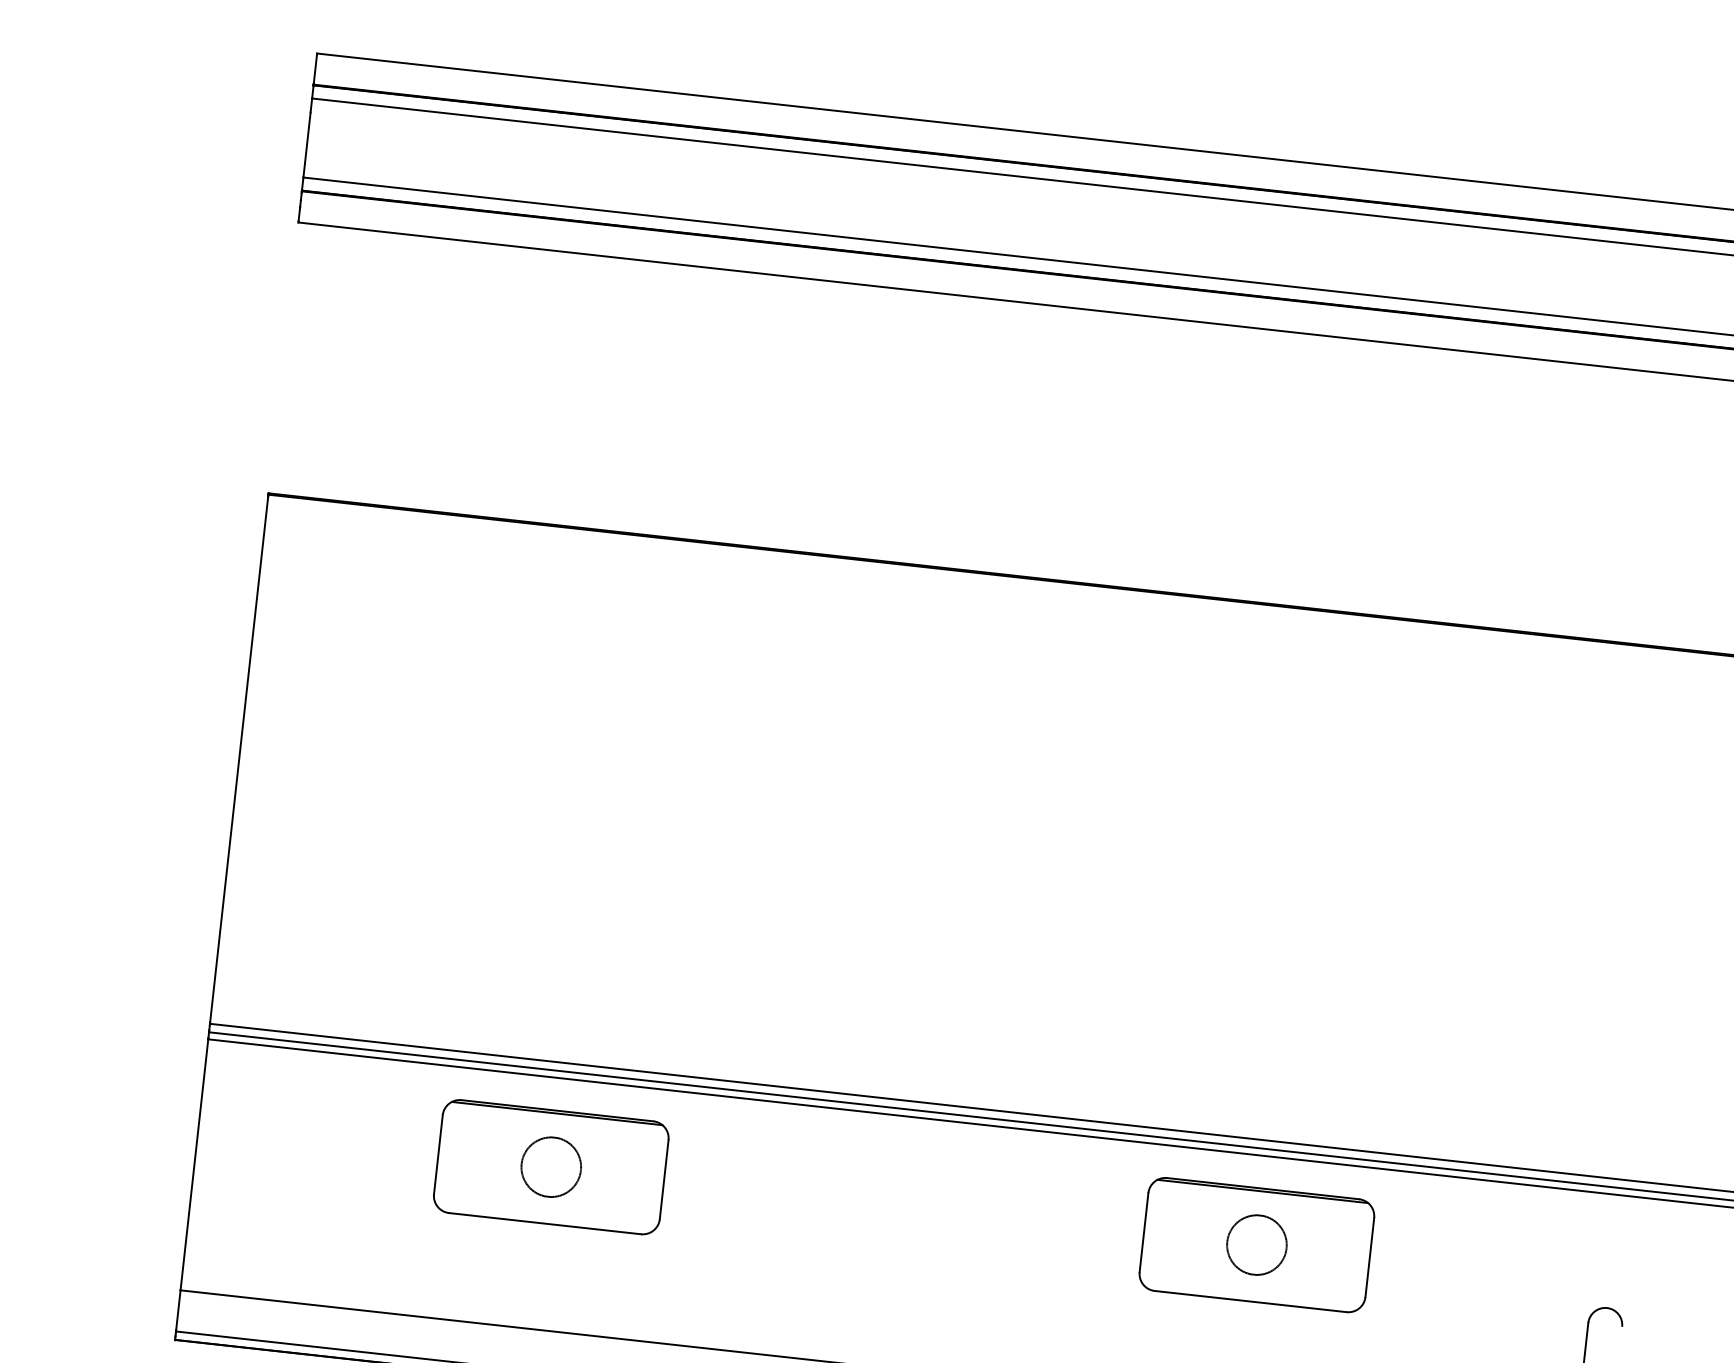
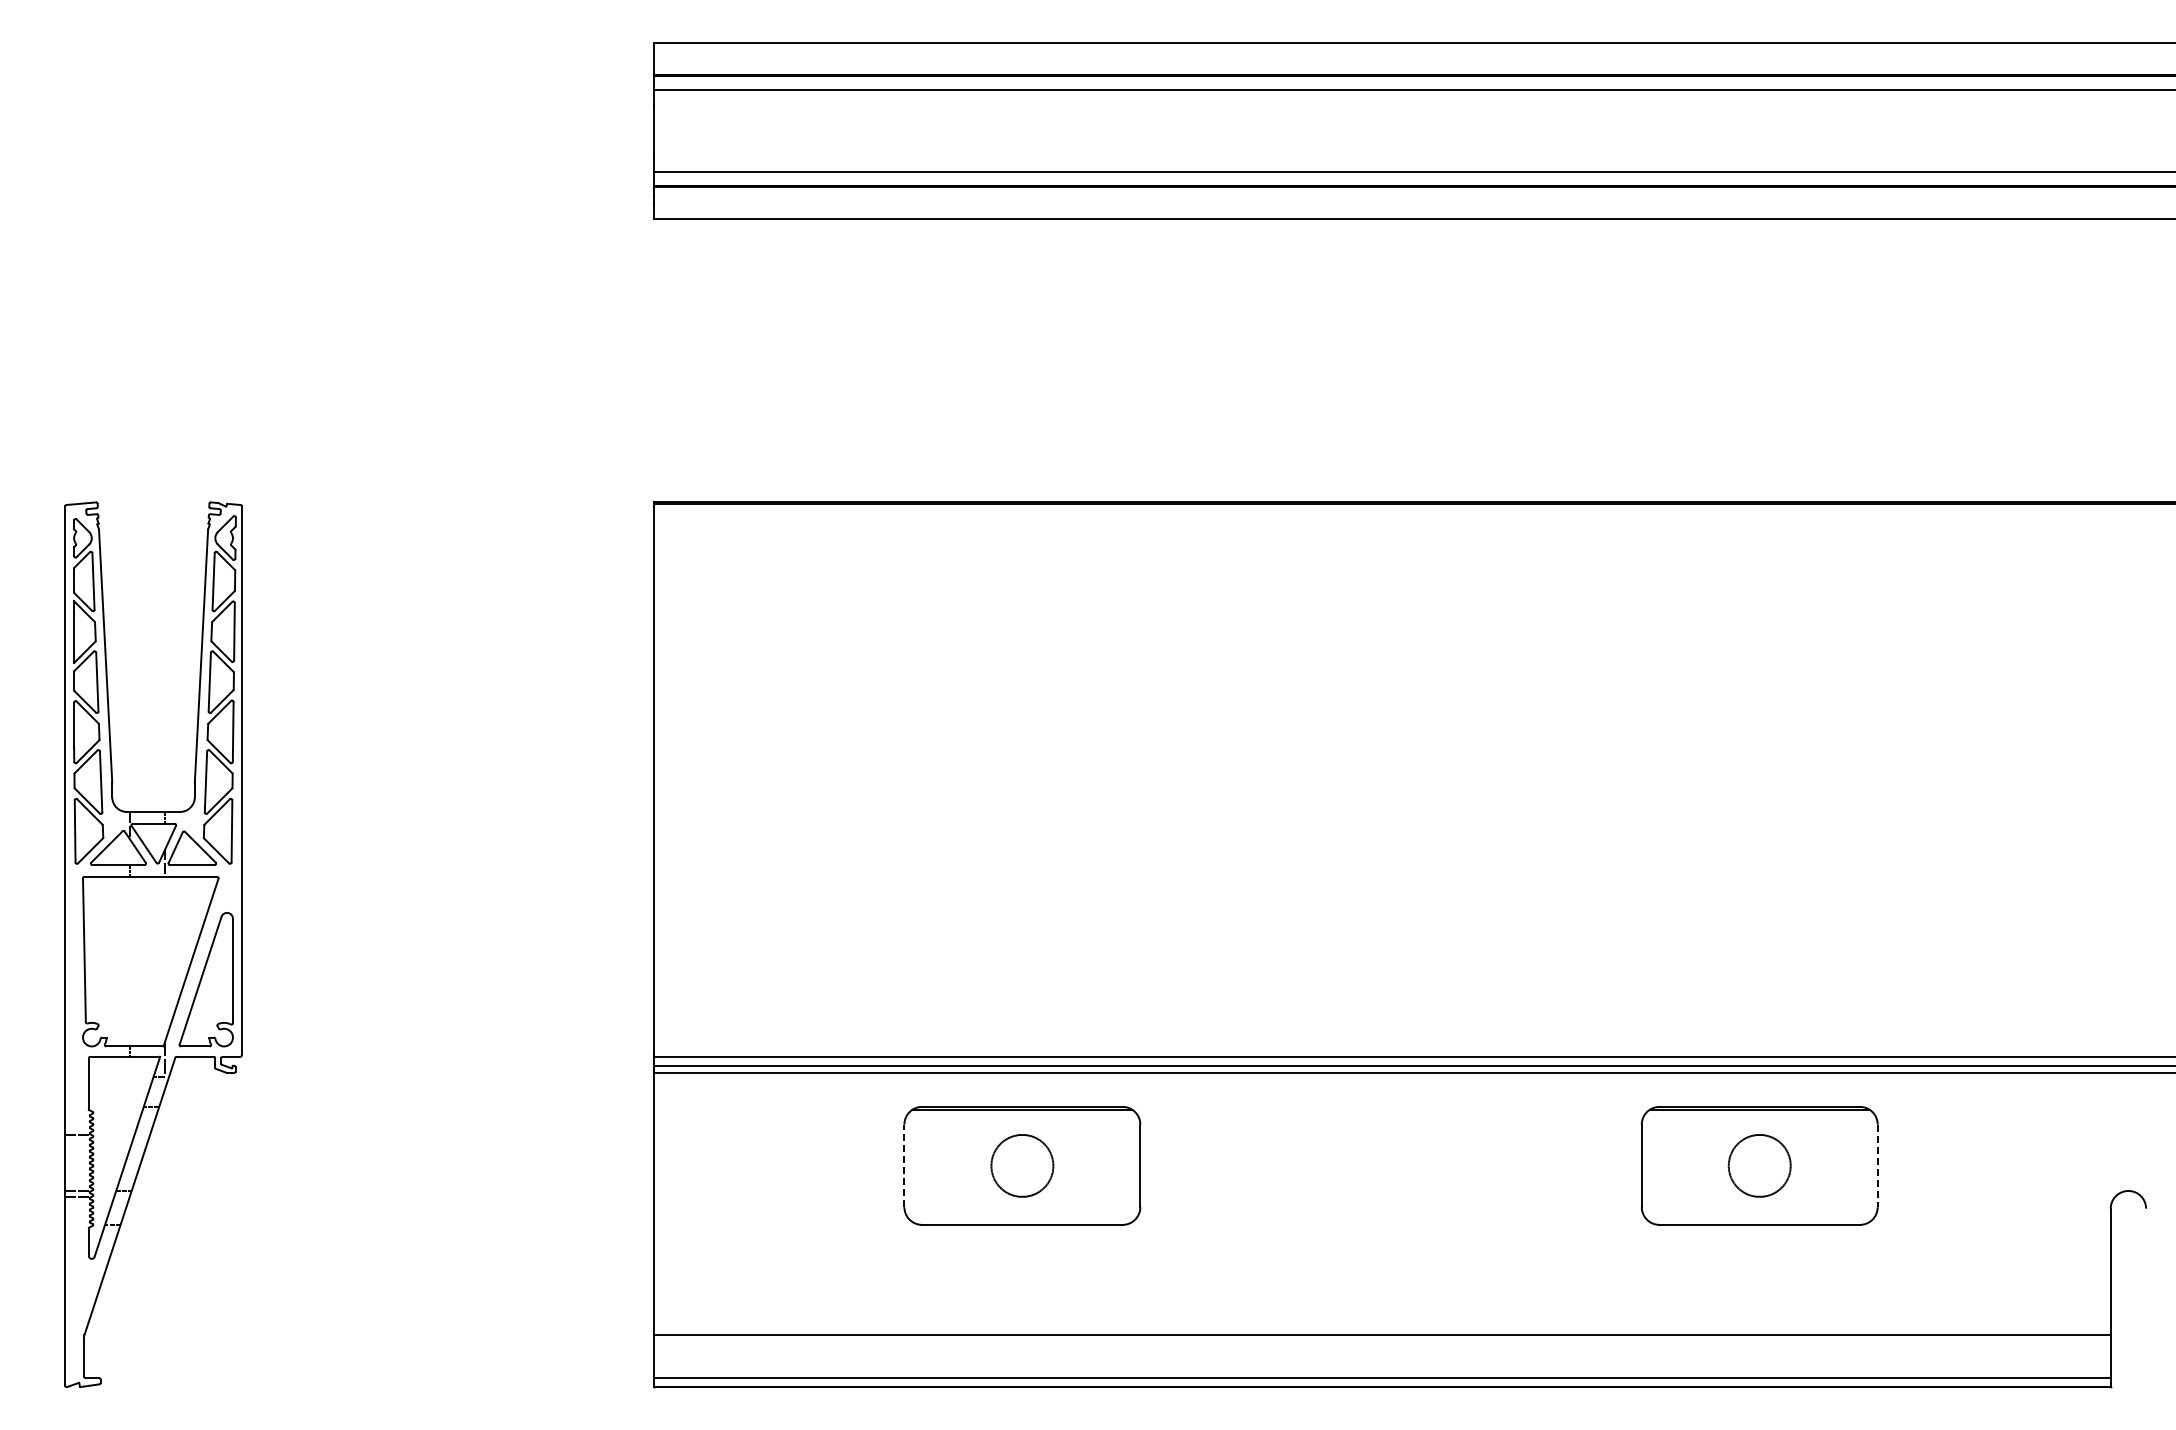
line: (438, 1154) -> (904, 1165), solid -> dashed
line: (1369, 1258) -> (1877, 1166), solid -> dashed

